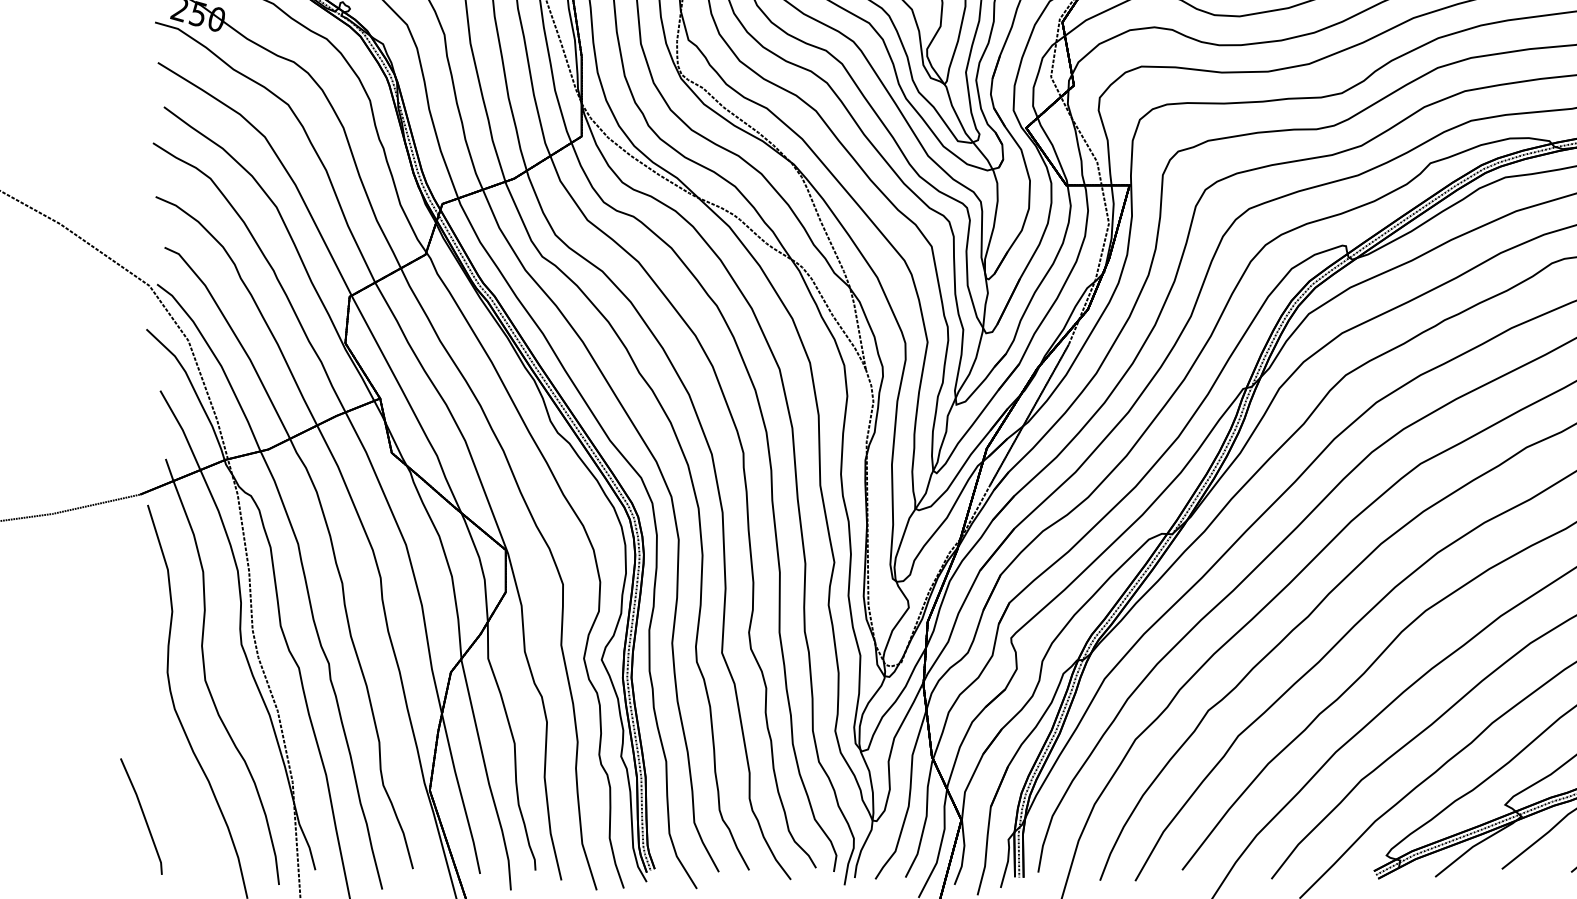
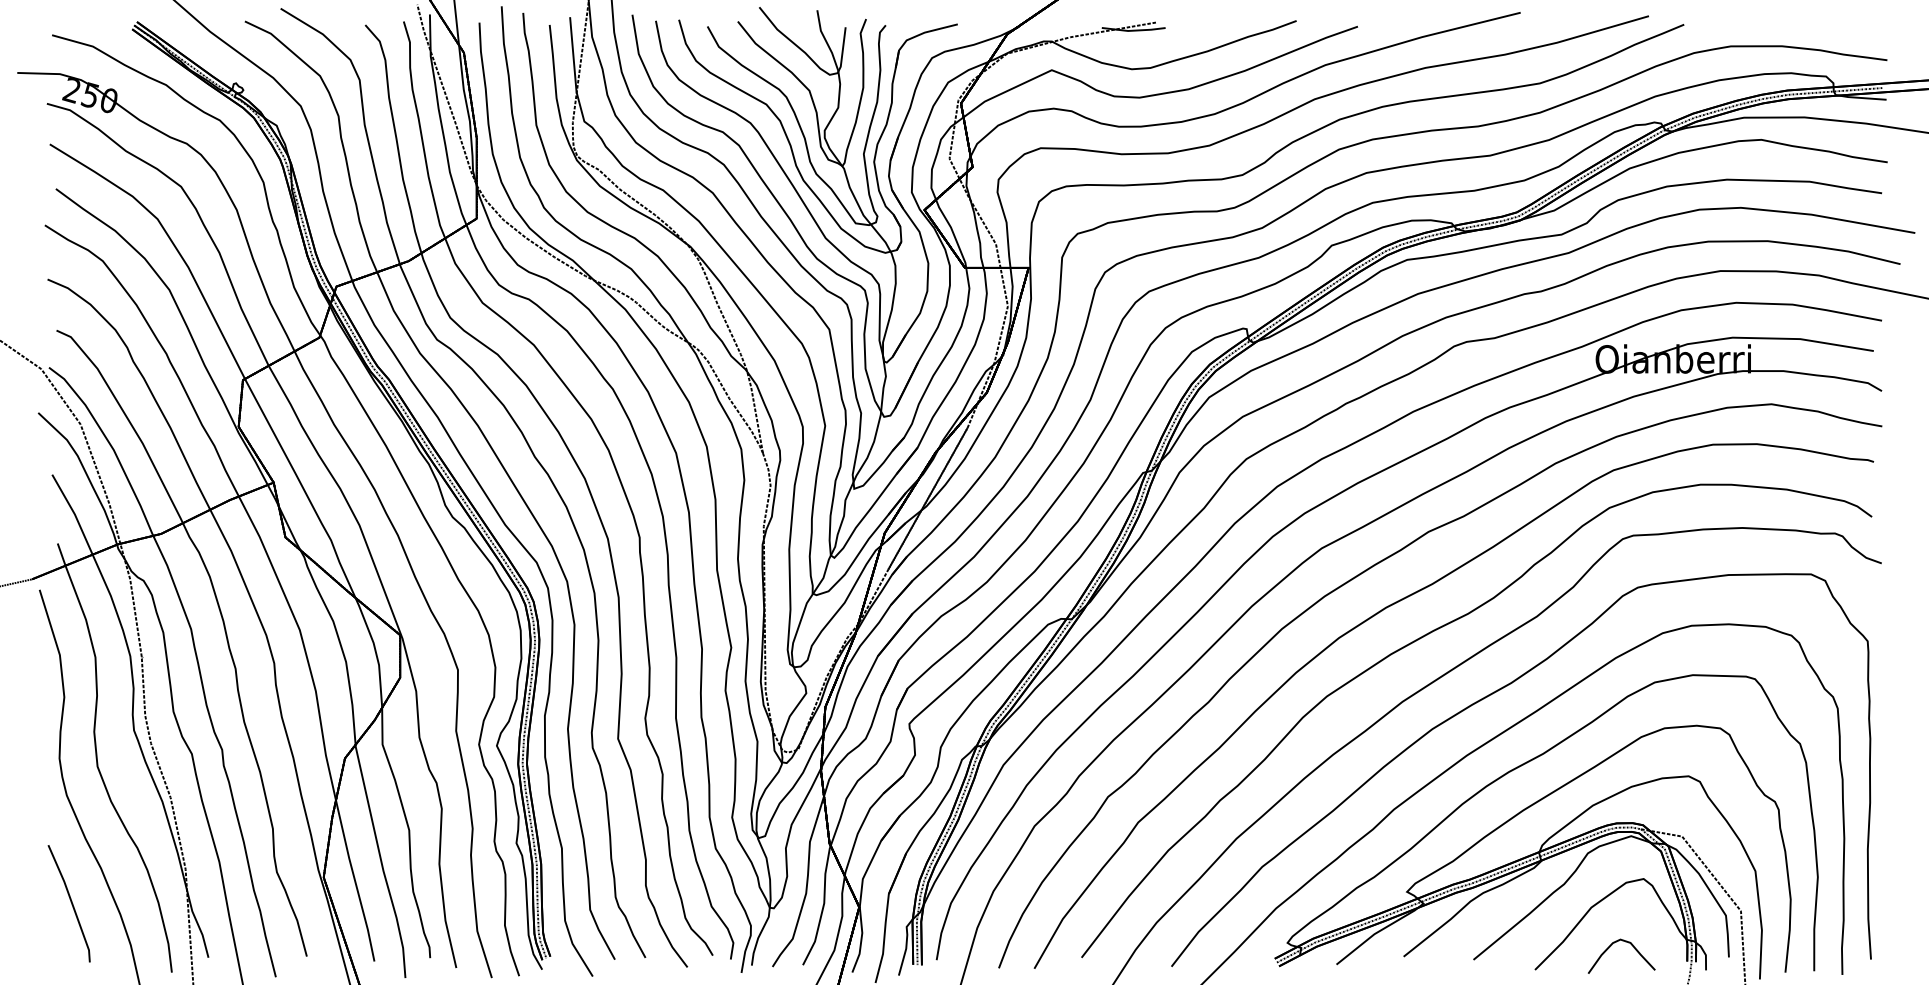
line: (142, 815) -> (70, 902), moved

